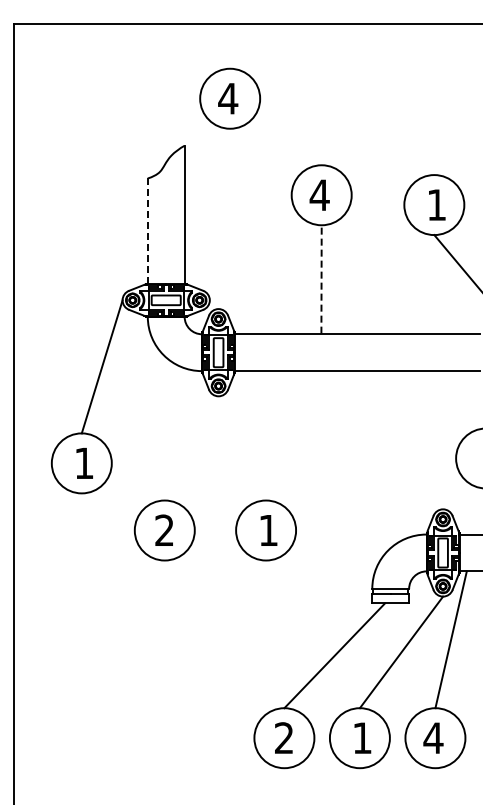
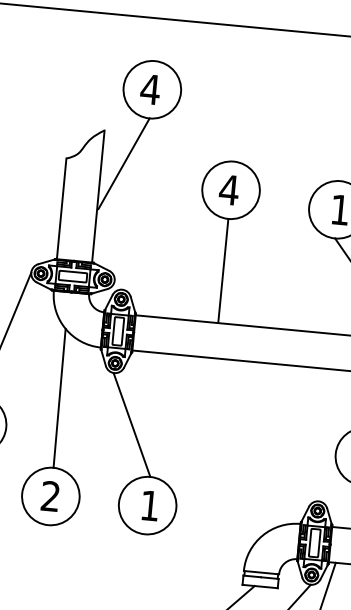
line: (208, 177) -> (124, 163), added
line: (147, 231) -> (61, 209), dashed -> solid
line: (321, 278) -> (223, 269), dashed -> solid
line: (163, 427) -> (58, 397), added
line: (241, 448) -> (131, 425), added

